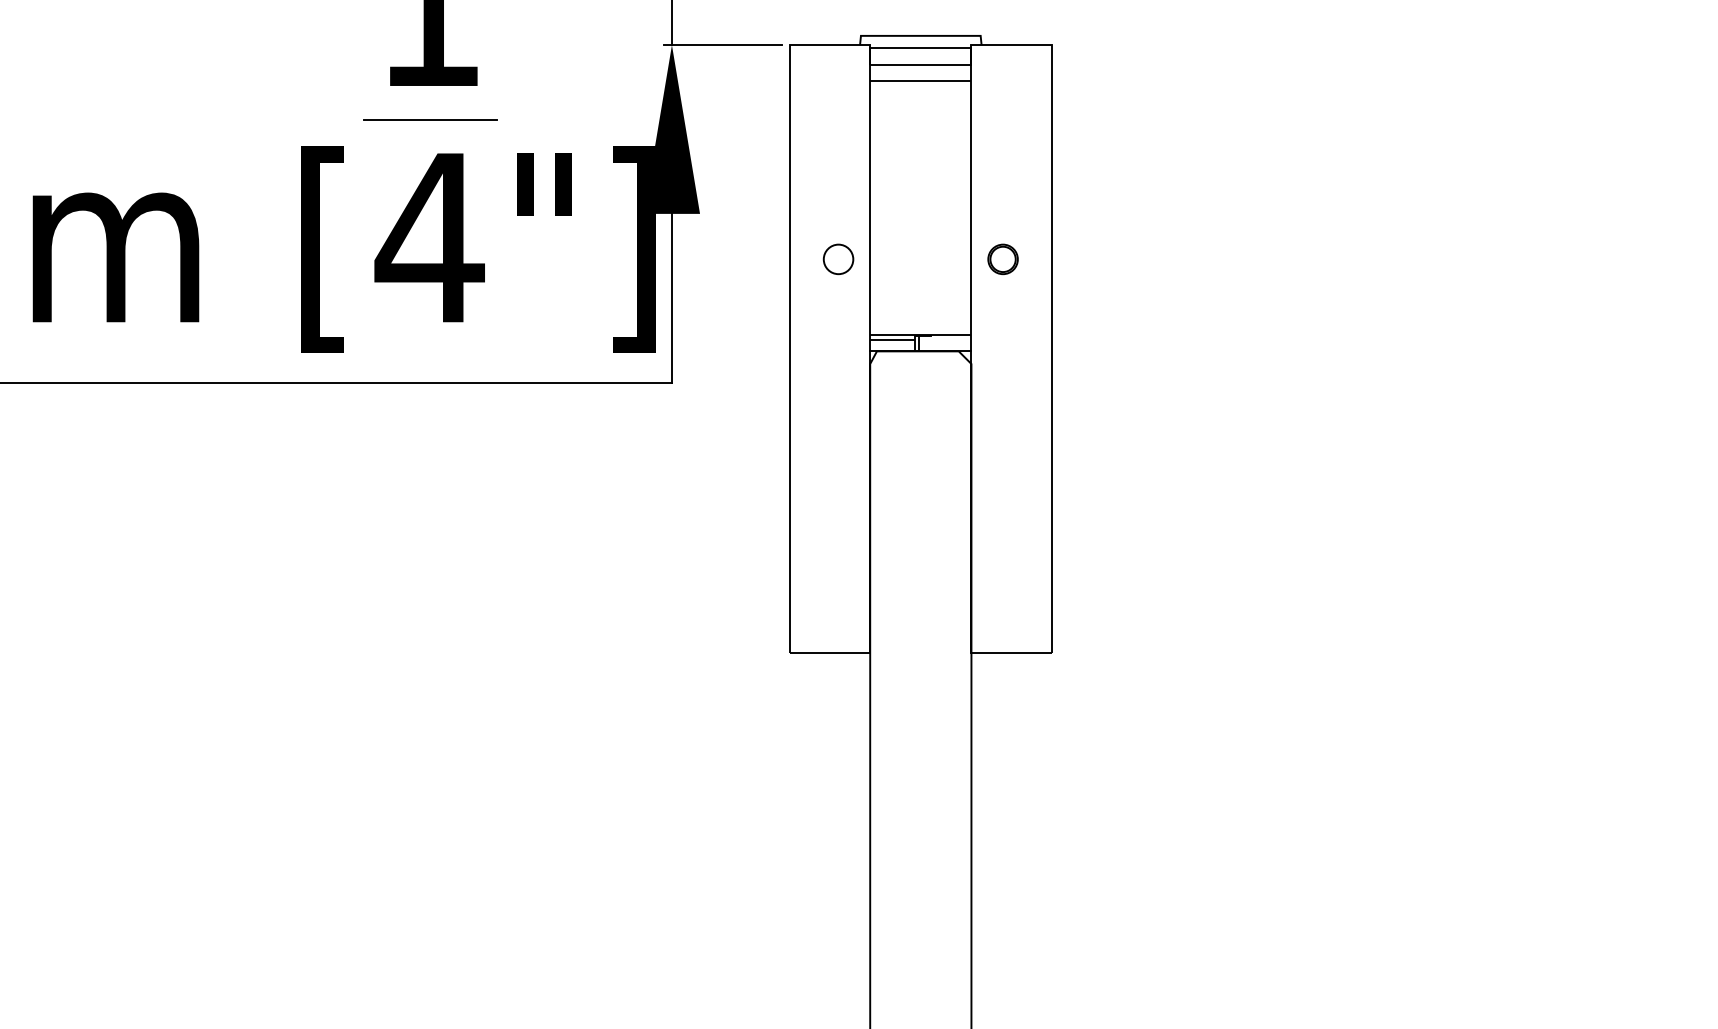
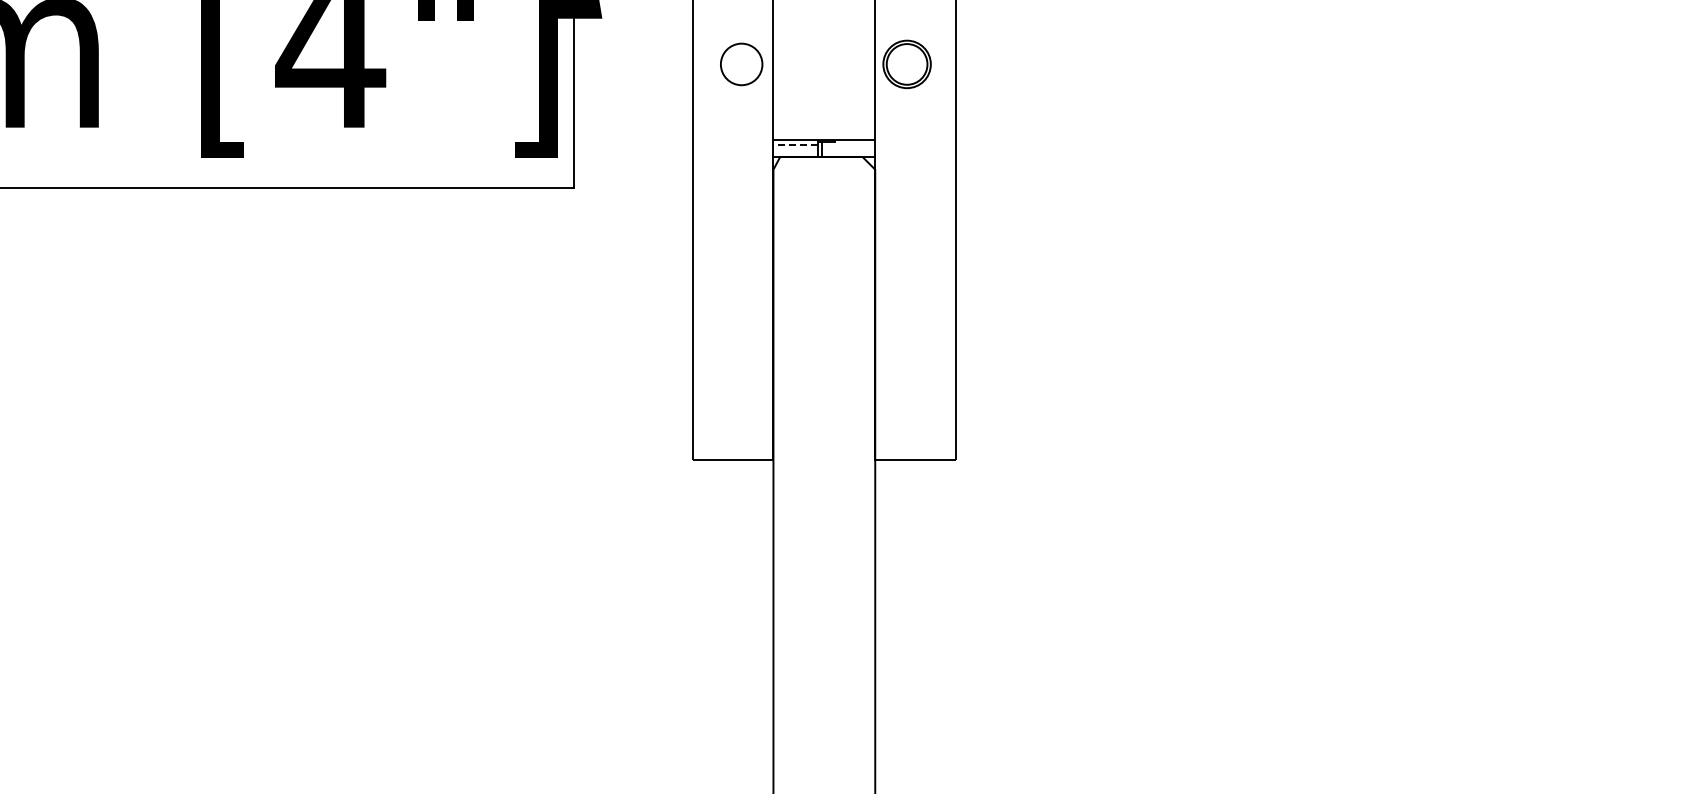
circle: (838, 259) -> (741, 64), size x1.4
part: (1002, 259) -> (906, 64), size x1.6
line: (891, 339) -> (794, 145), solid -> dashed

